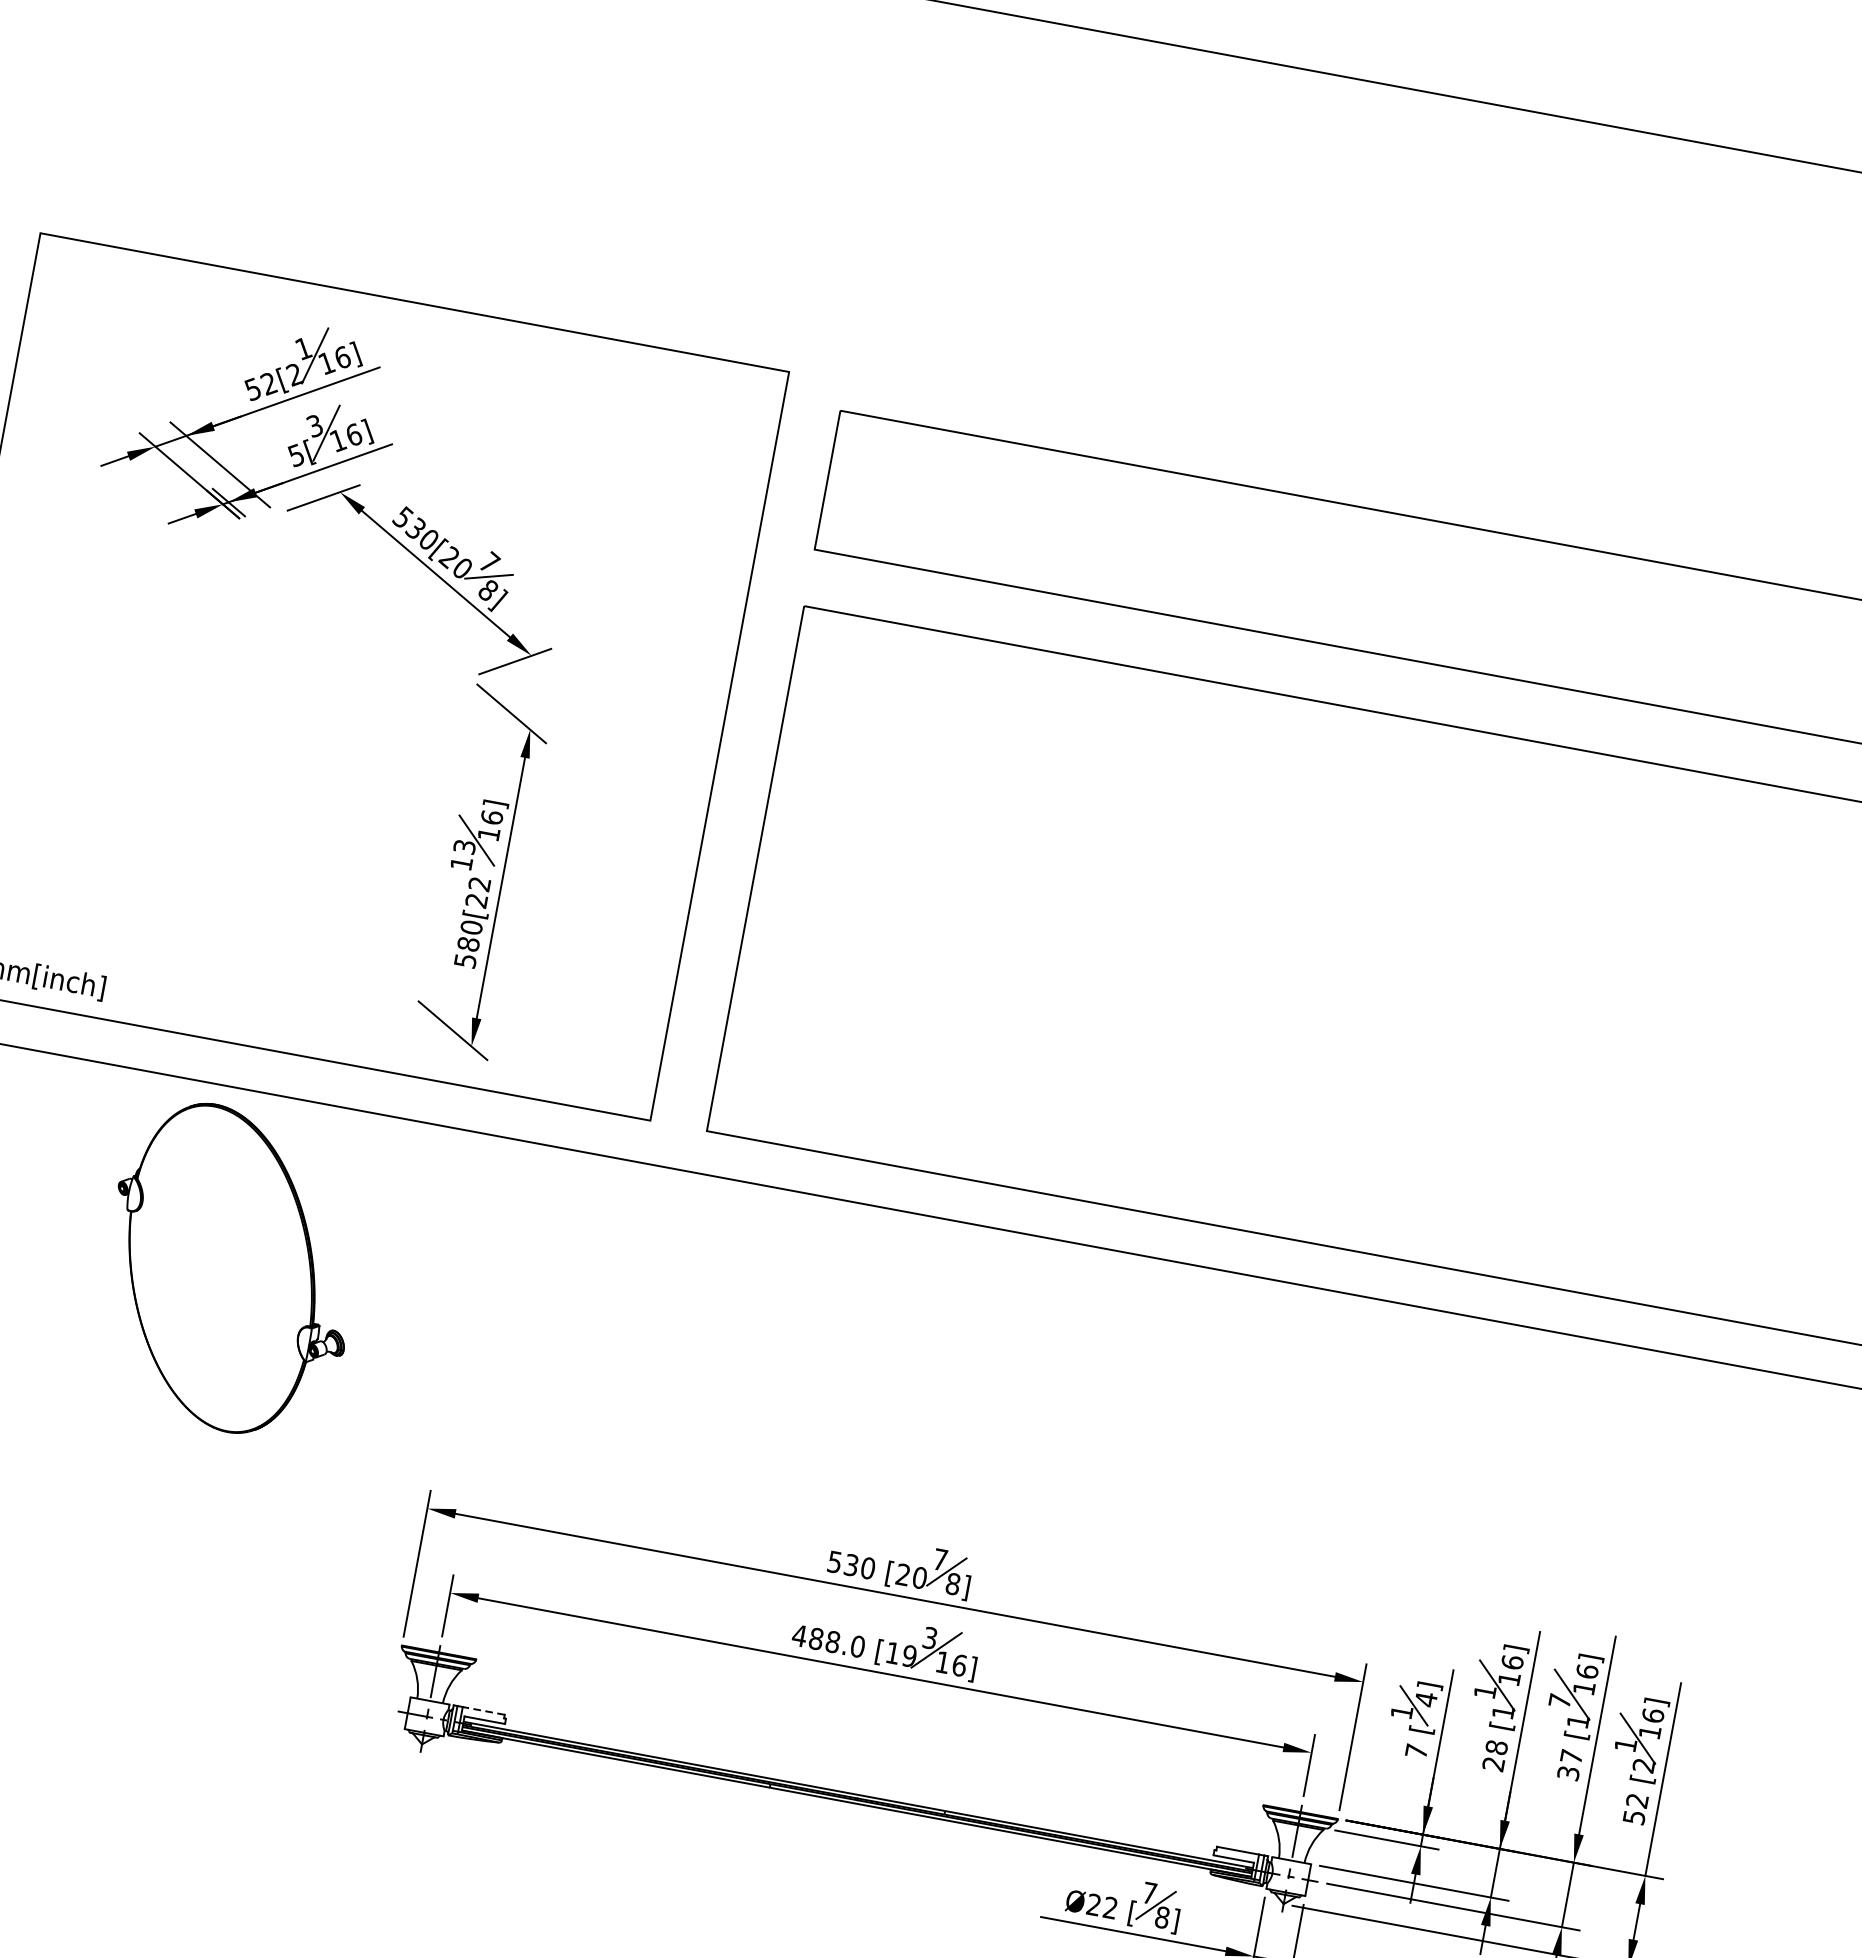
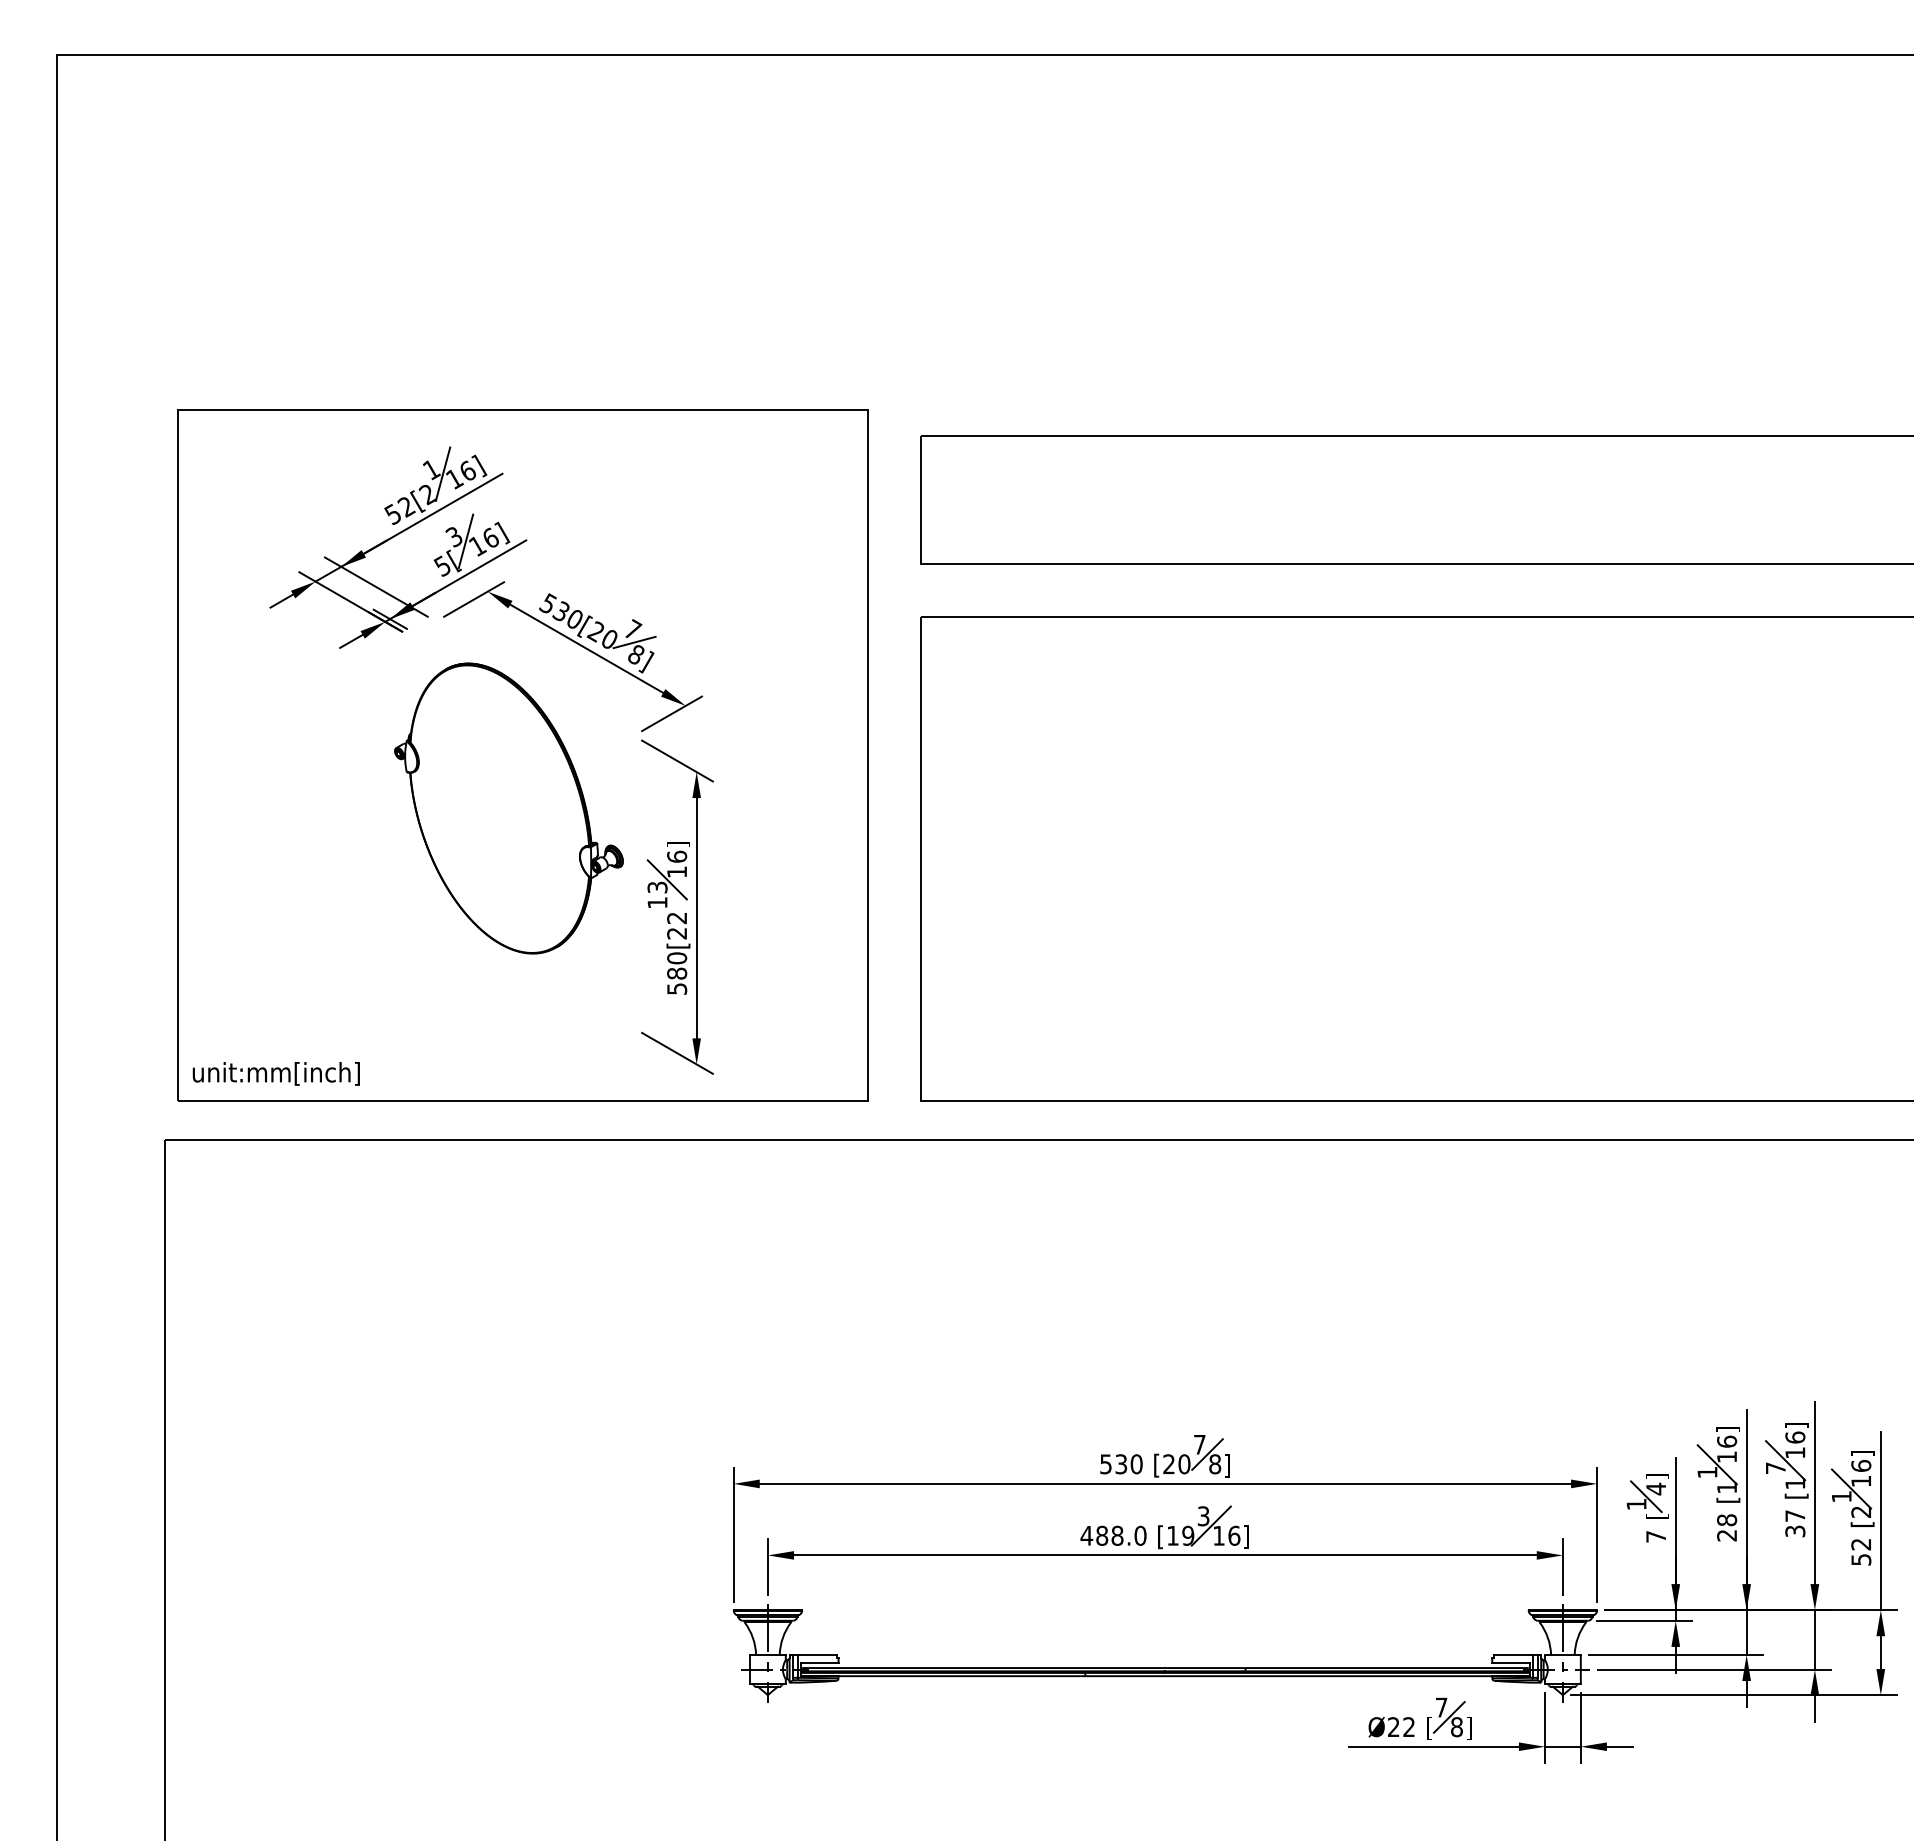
part: (230, 1269) -> (508, 808), moved
line: (482, 1711) -> (816, 1655), dashed -> solid

